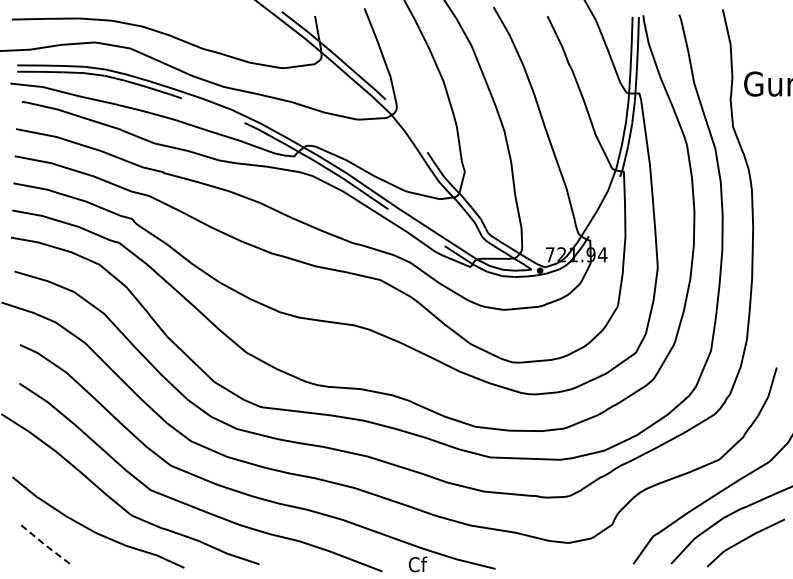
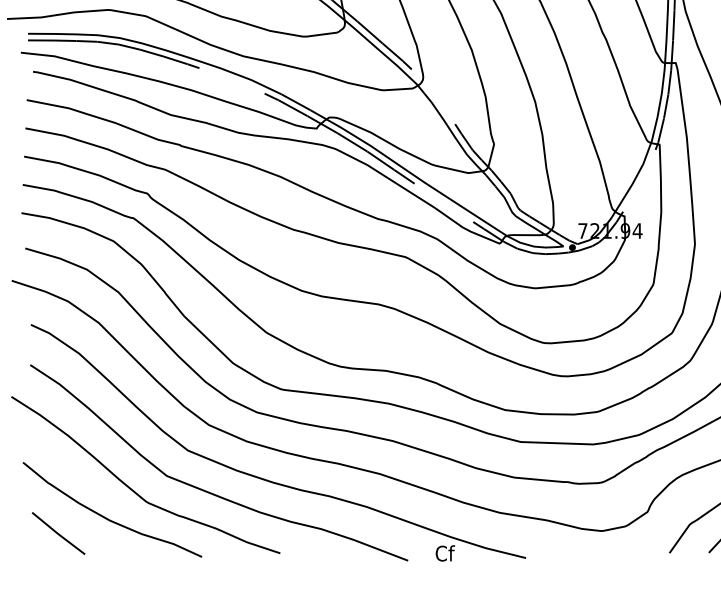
line: (45, 545) -> (57, 533), dashed -> solid

